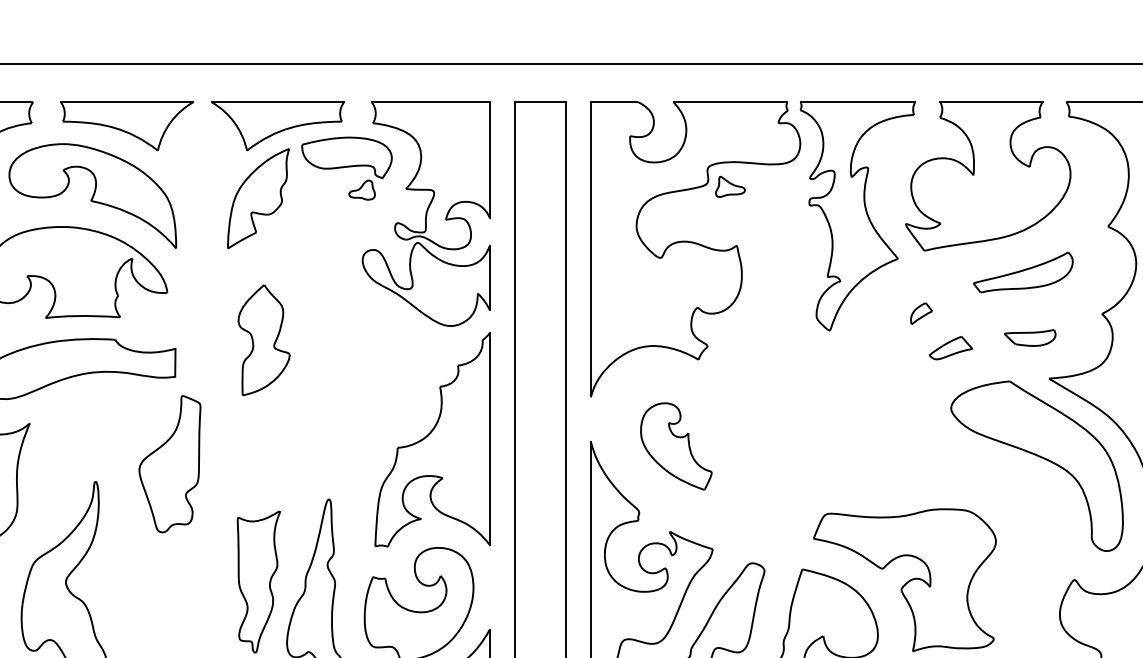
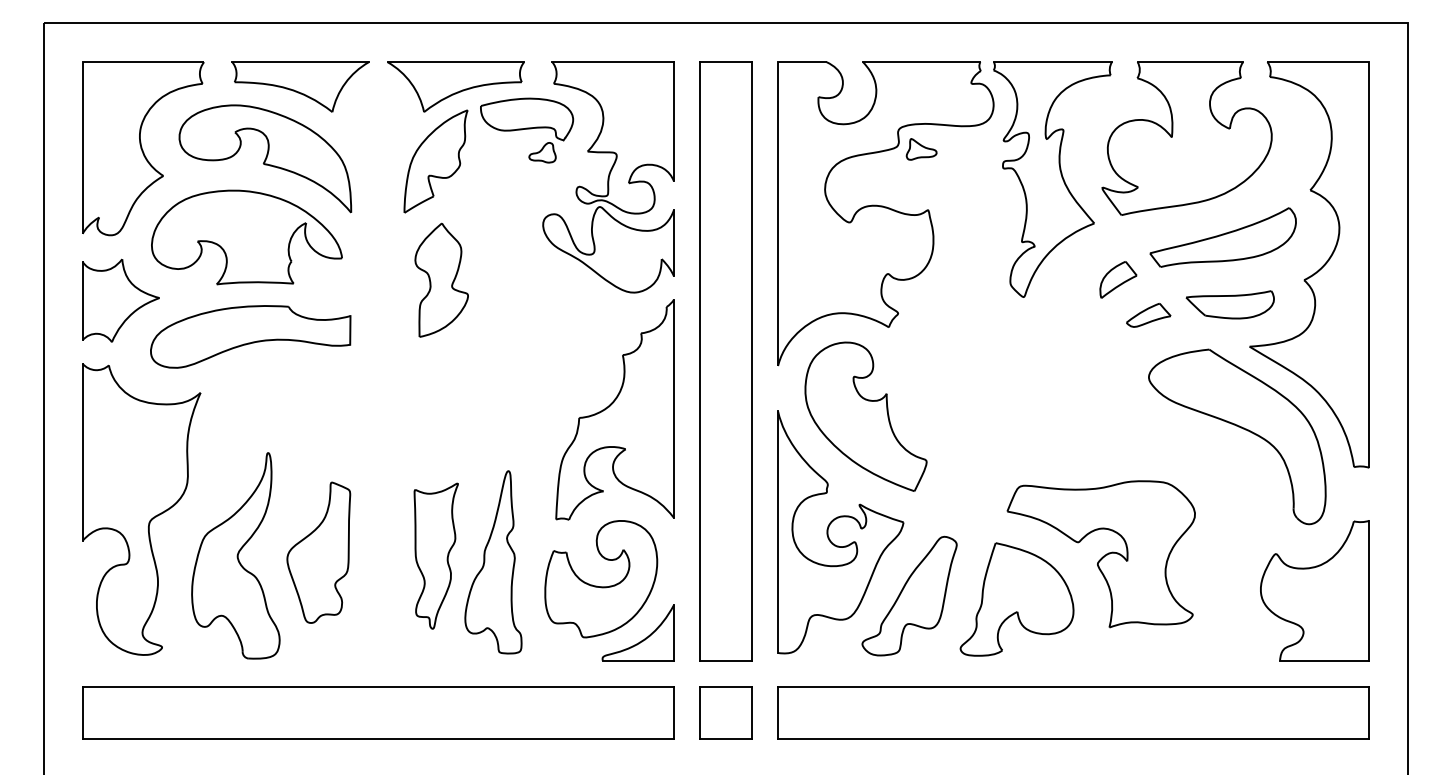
part: (1022, 272) -> (1222, 237), size x1.43
part: (921, 313) -> (1118, 279), size x1.67
part: (1029, 337) -> (1229, 304), size x1.67
part: (263, 339) -> (441, 279), moved
part: (675, 446) -> (865, 416), size x1.67
part: (169, 463) -> (318, 552), moved

